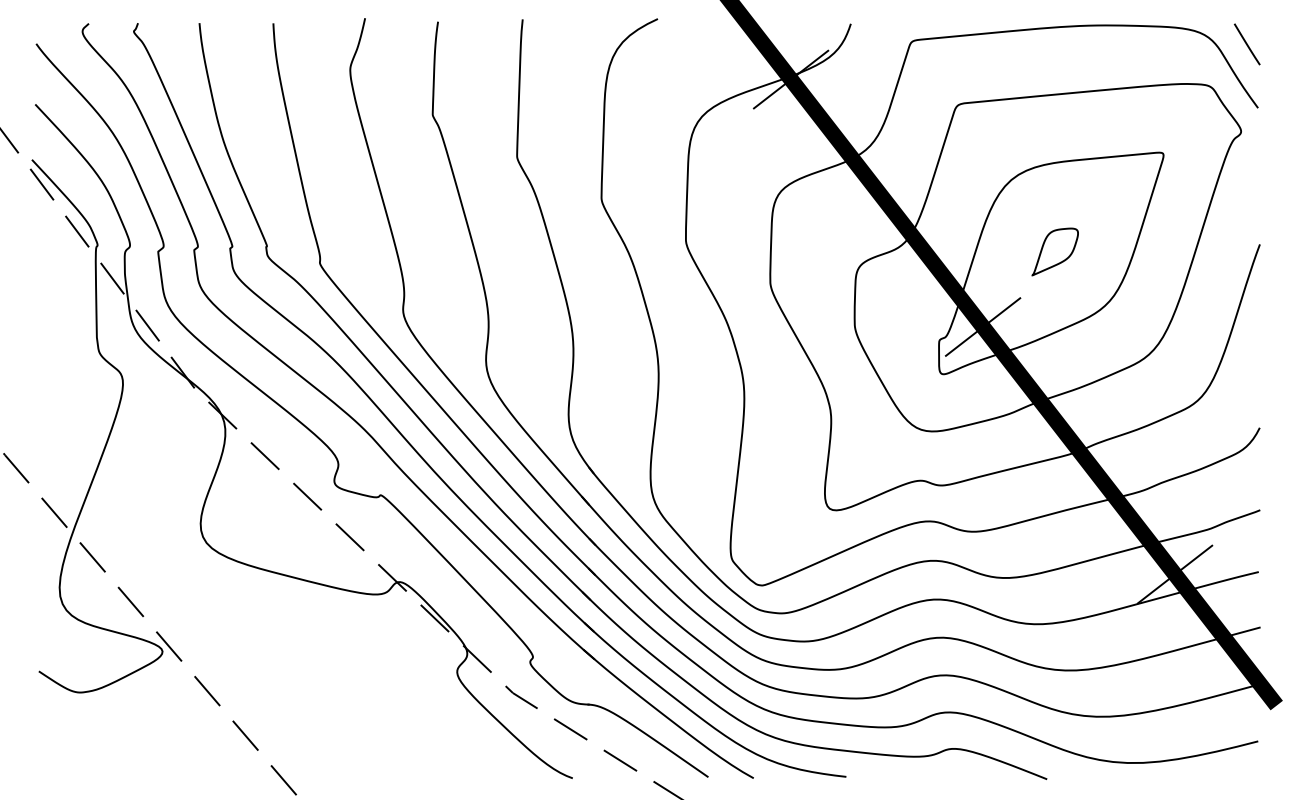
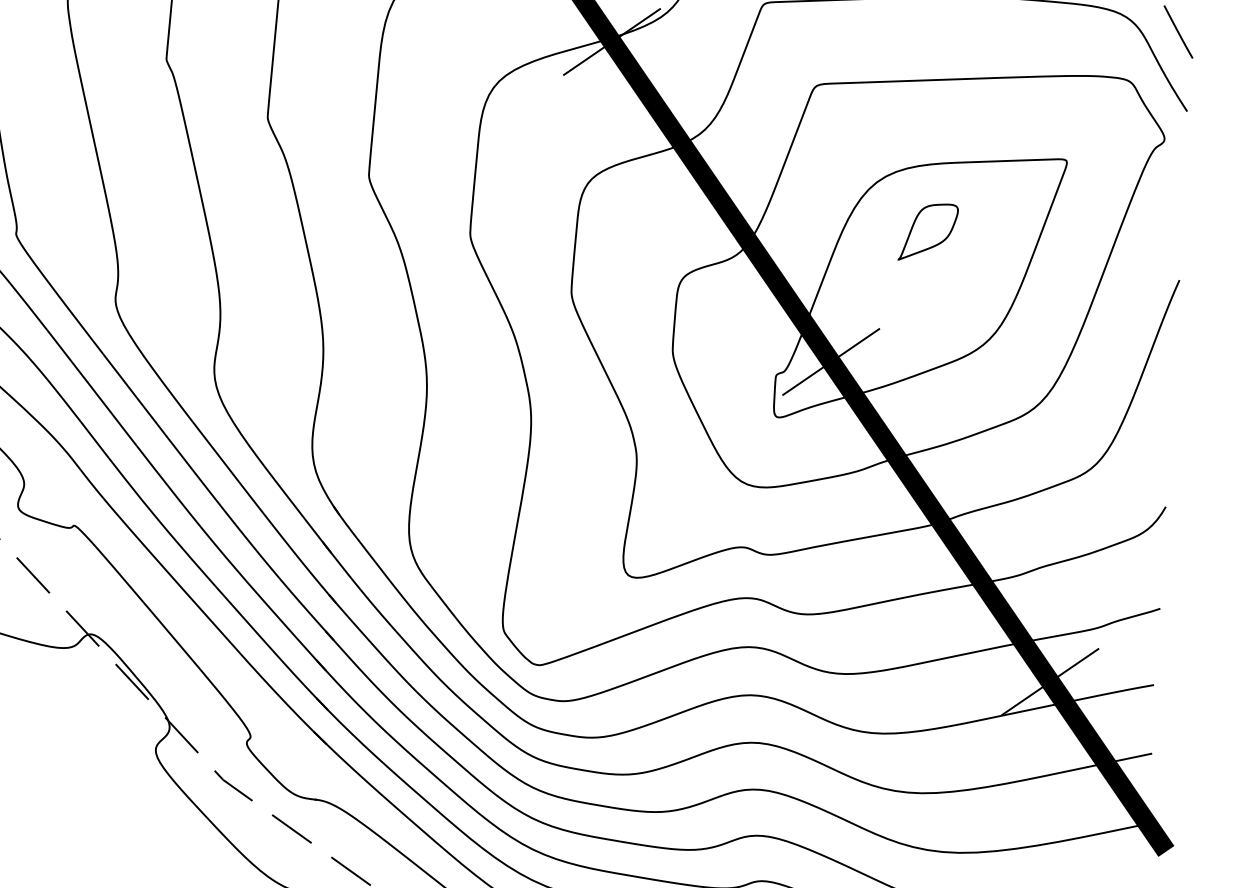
part: (1054, 251) -> (927, 231), moved

